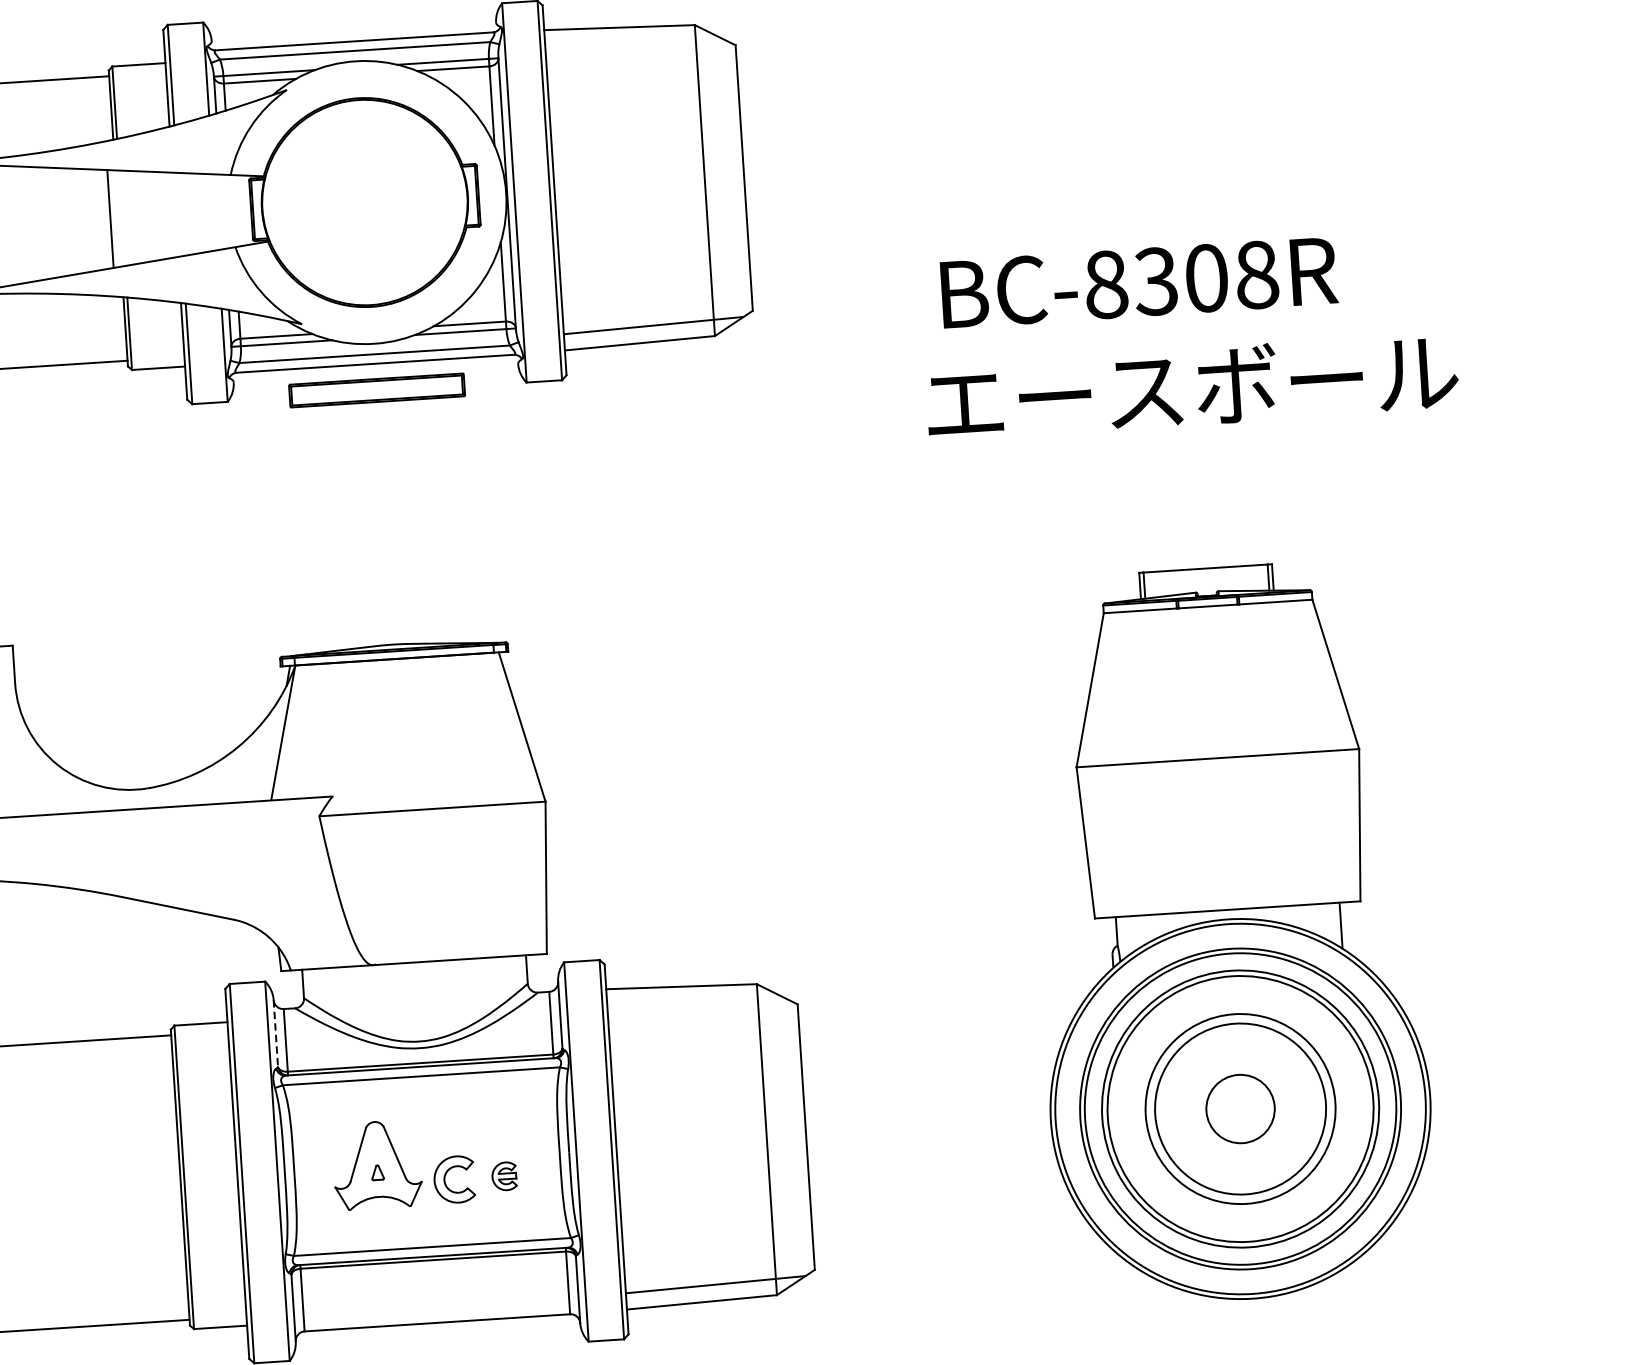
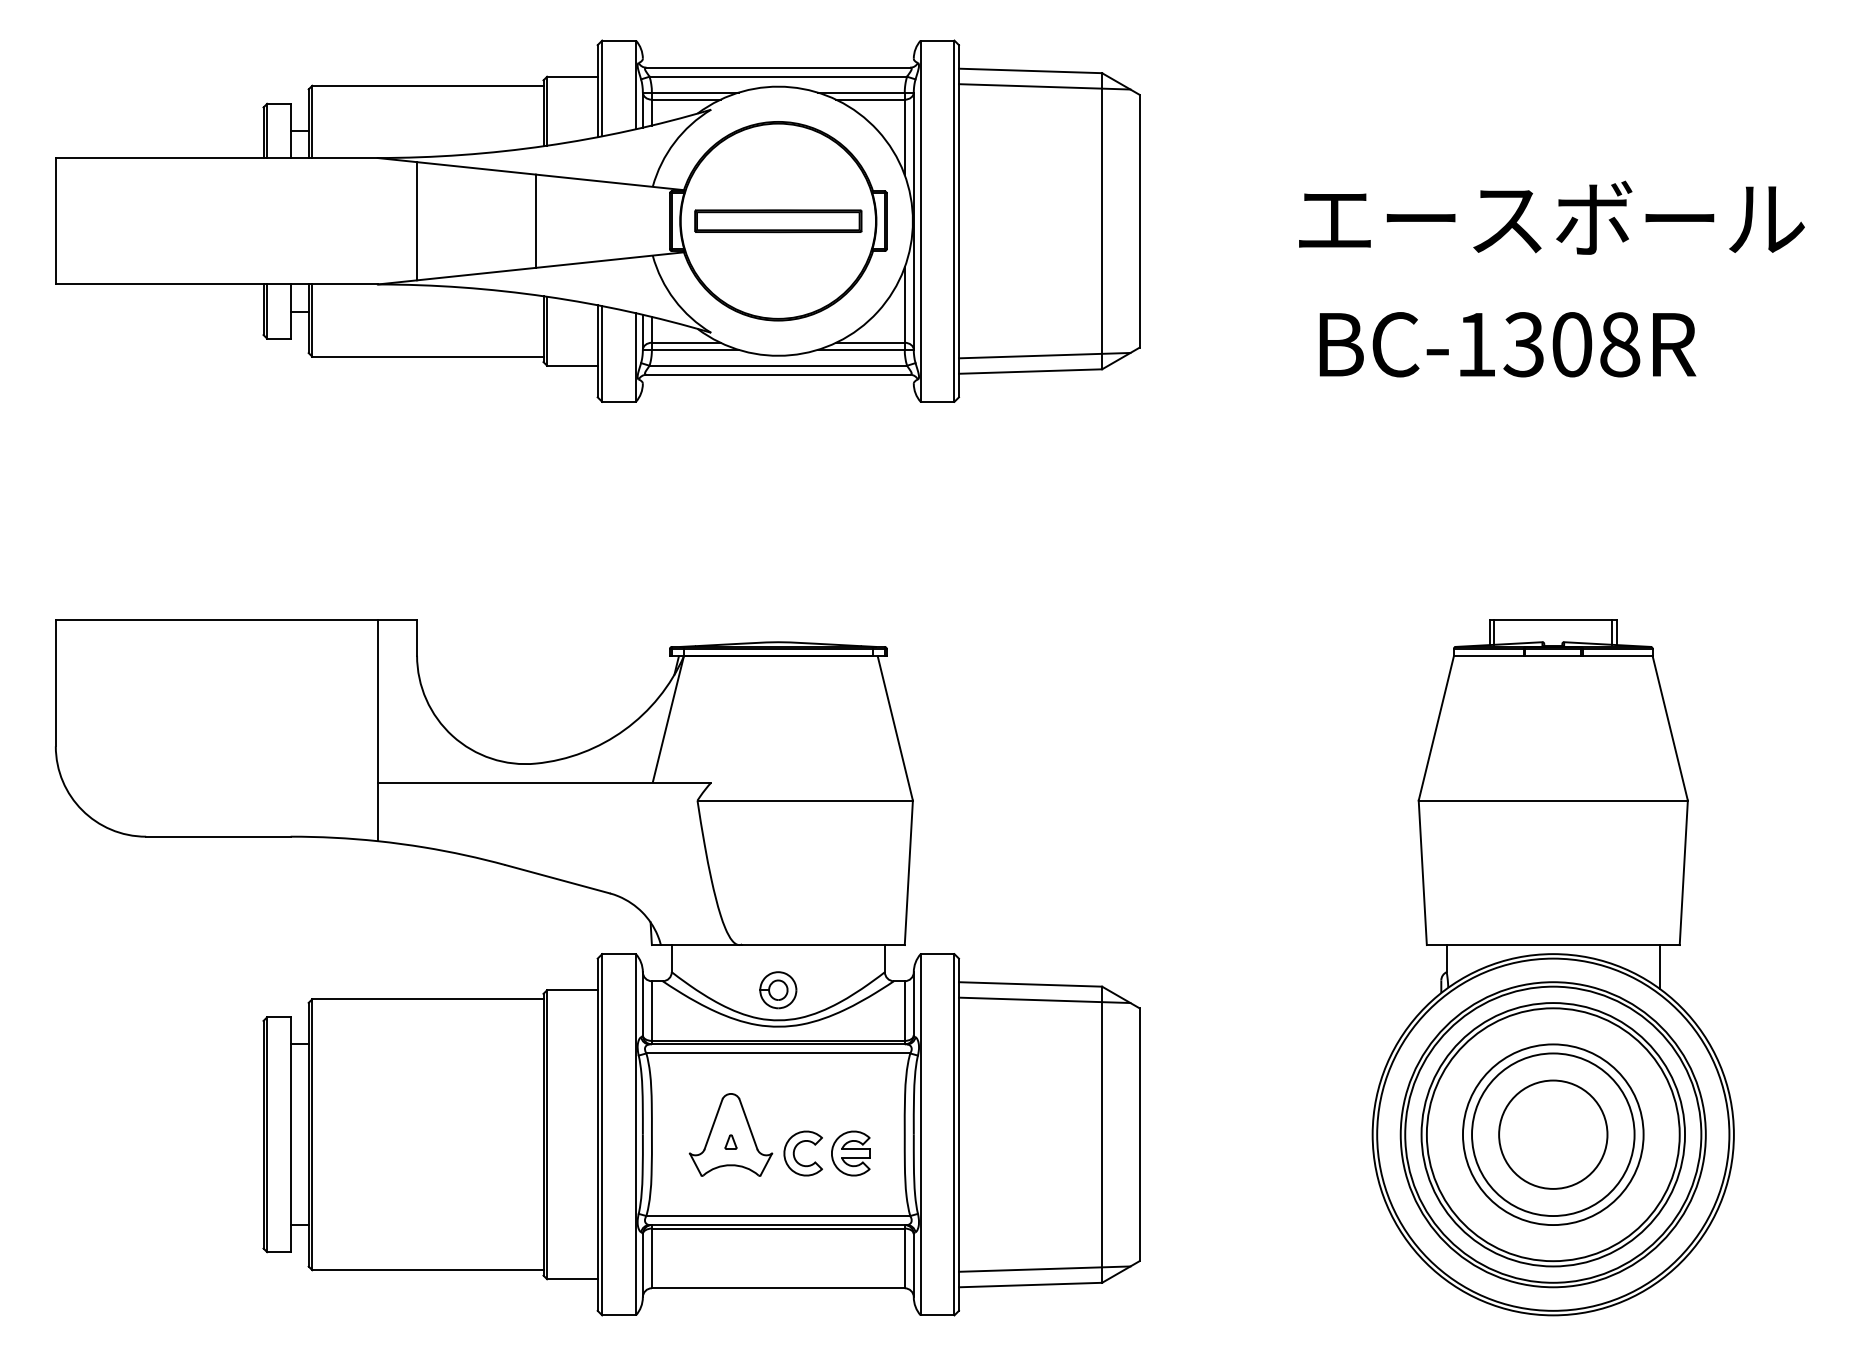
line: (635, 43) -> (1044, 86), added
text: (1106, 284) -> (1476, 344), BC-8308R -> BC-1308R
text: (1191, 386) -> (1551, 217), moved
part: (377, 390) -> (778, 221), moved
line: (697, 1002) -> (1044, 1000), added
part: (417, 1010) -> (778, 990), added
line: (275, 1033) -> (642, 1003), dashed -> solid
circle: (1240, 1108) -> (1553, 1134), size x1.67
part: (503, 1176) -> (850, 1153), size x1.67

